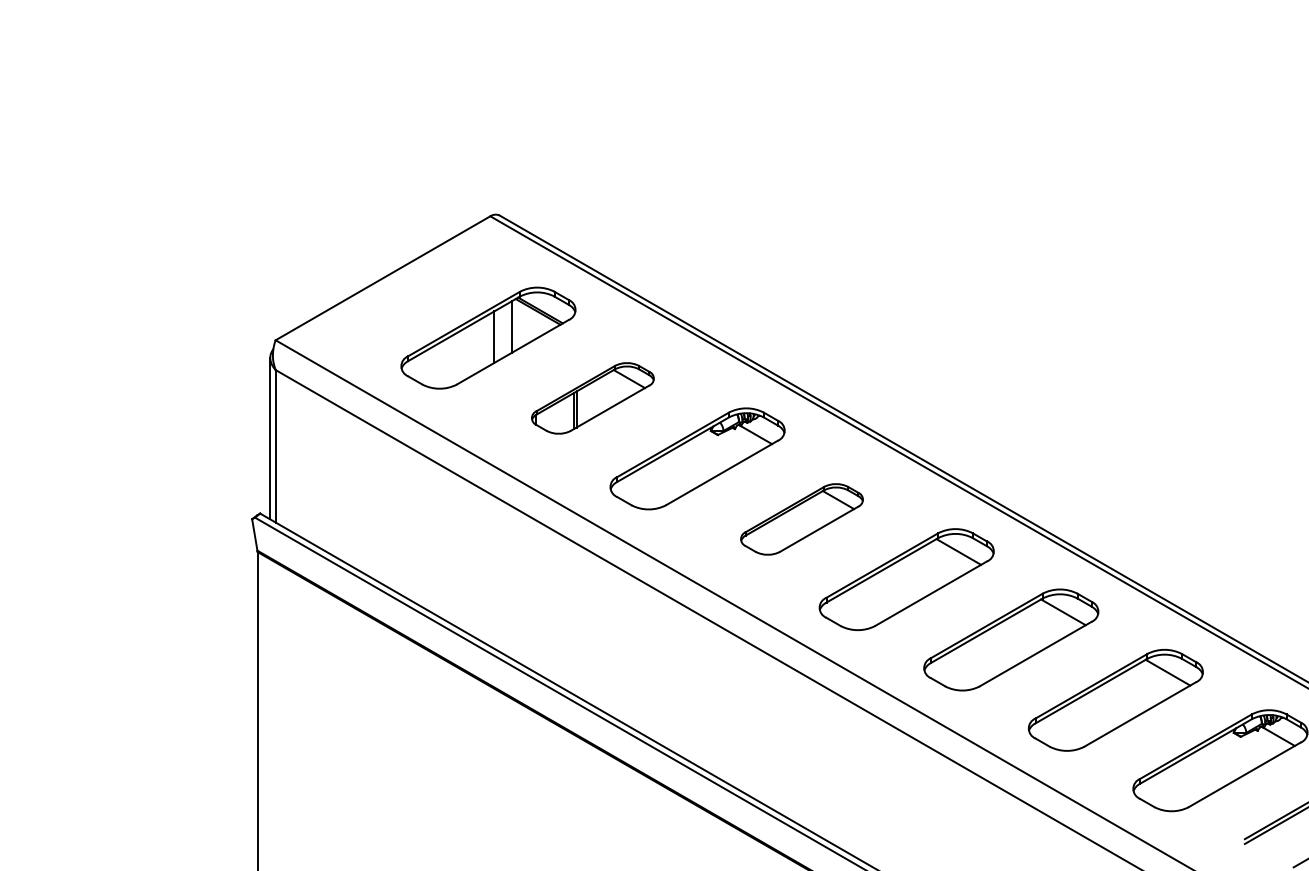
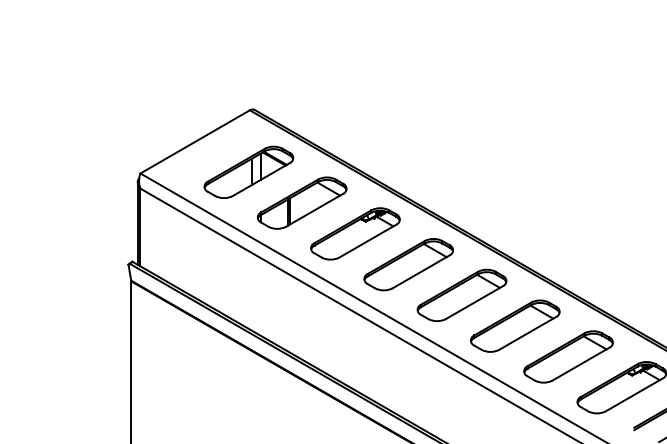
part: (591, 397) -> (301, 202), size x1.43
part: (801, 518) -> (408, 264), size x1.43

